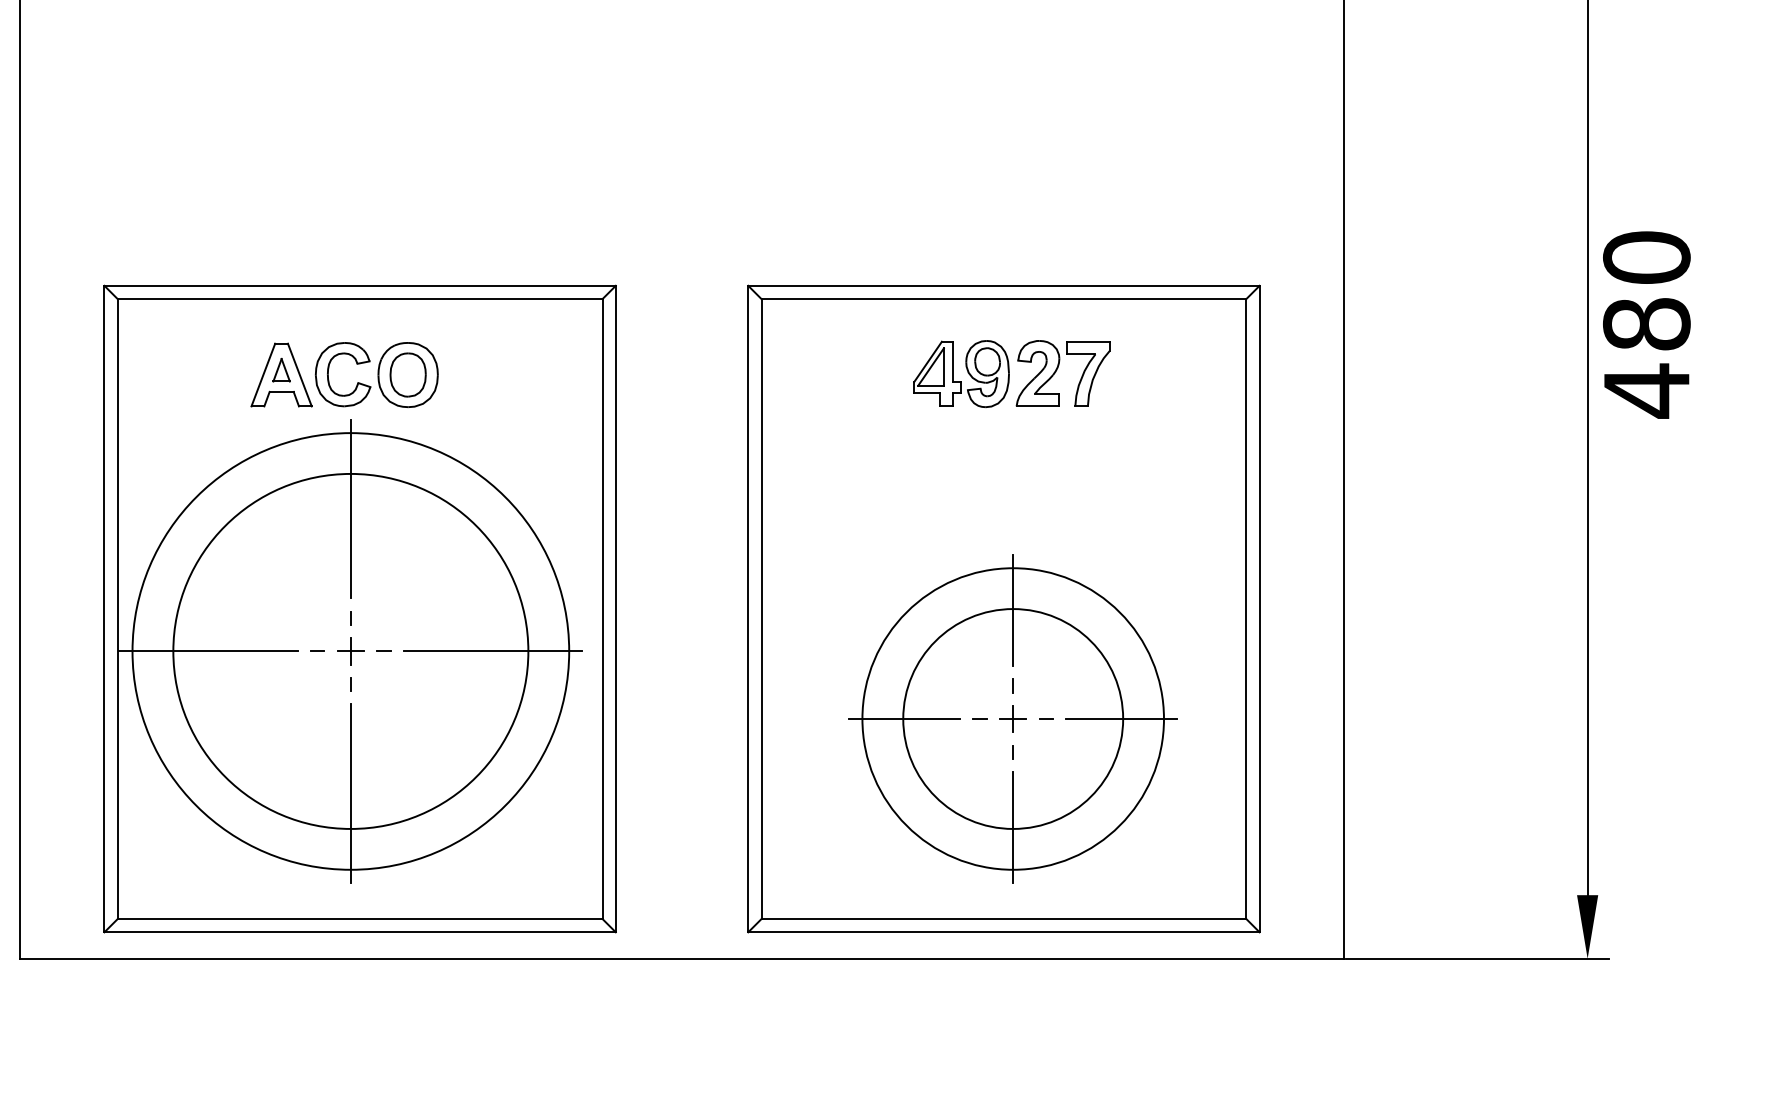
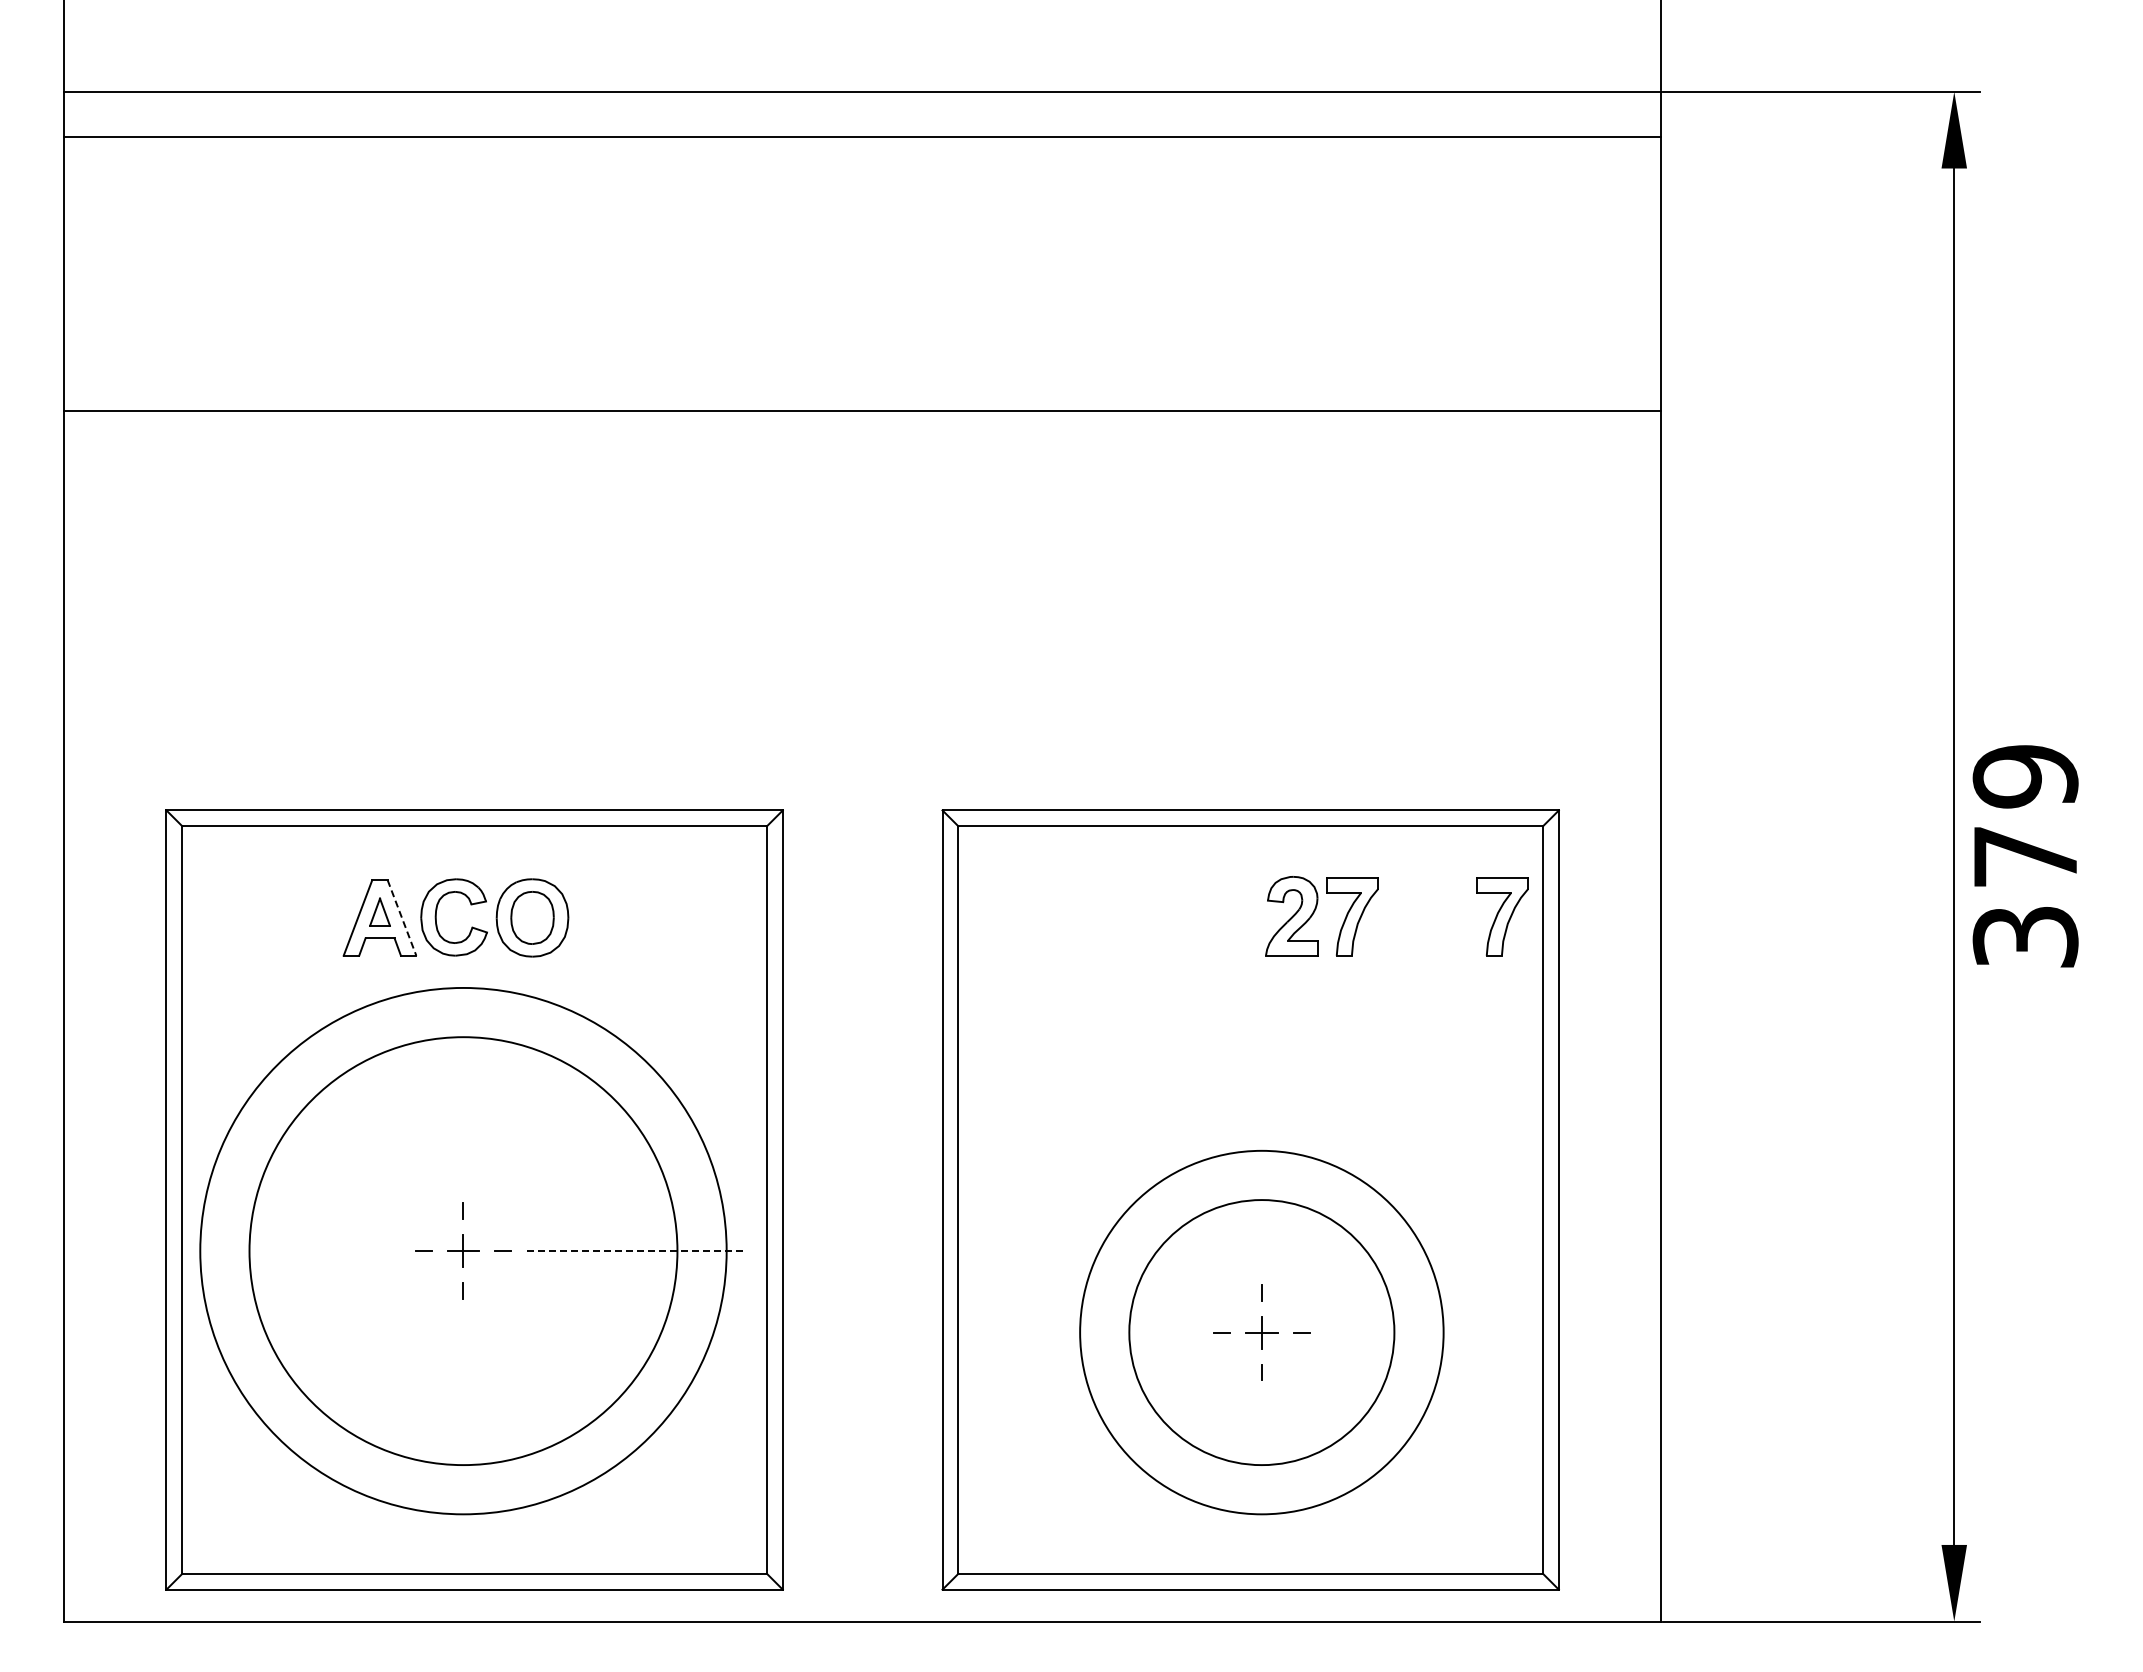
text: (1646, 324) -> (2025, 857), 480 -> 379
part: (967, 371) -> (1206, 913), removed
part: (1212, 373) -> (1502, 916), added
line: (300, 375) -> (402, 918), solid -> dashed
line: (350, 509) -> (463, 1079), removed
line: (1012, 610) -> (1261, 1201), removed
line: (208, 651) -> (291, 1251), removed
line: (492, 651) -> (634, 1251), solid -> dashed
line: (905, 718) -> (1131, 1332), removed
line: (1121, 718) -> (1392, 1332), removed
line: (350, 793) -> (463, 1422), removed
line: (1012, 827) -> (1261, 1463), removed

